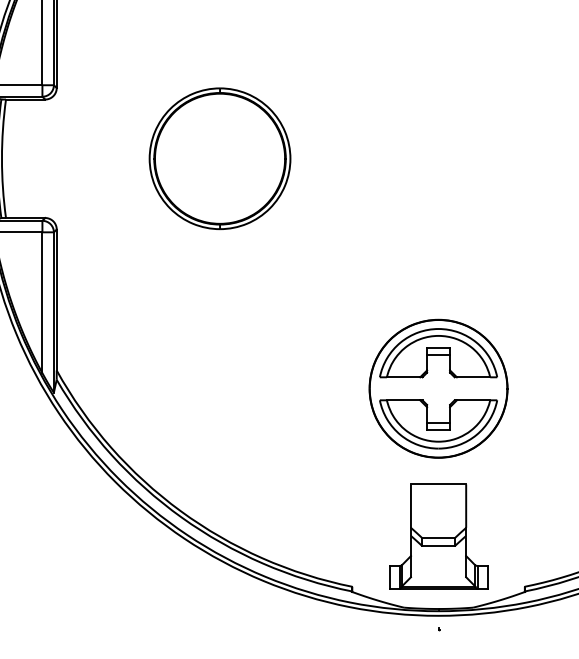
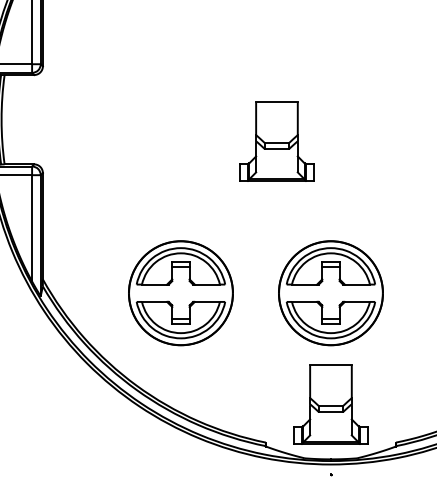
part: (220, 158) -> (166, 119), removed
part: (366, 187) -> (276, 141), added
part: (239, 389) -> (180, 293), added

